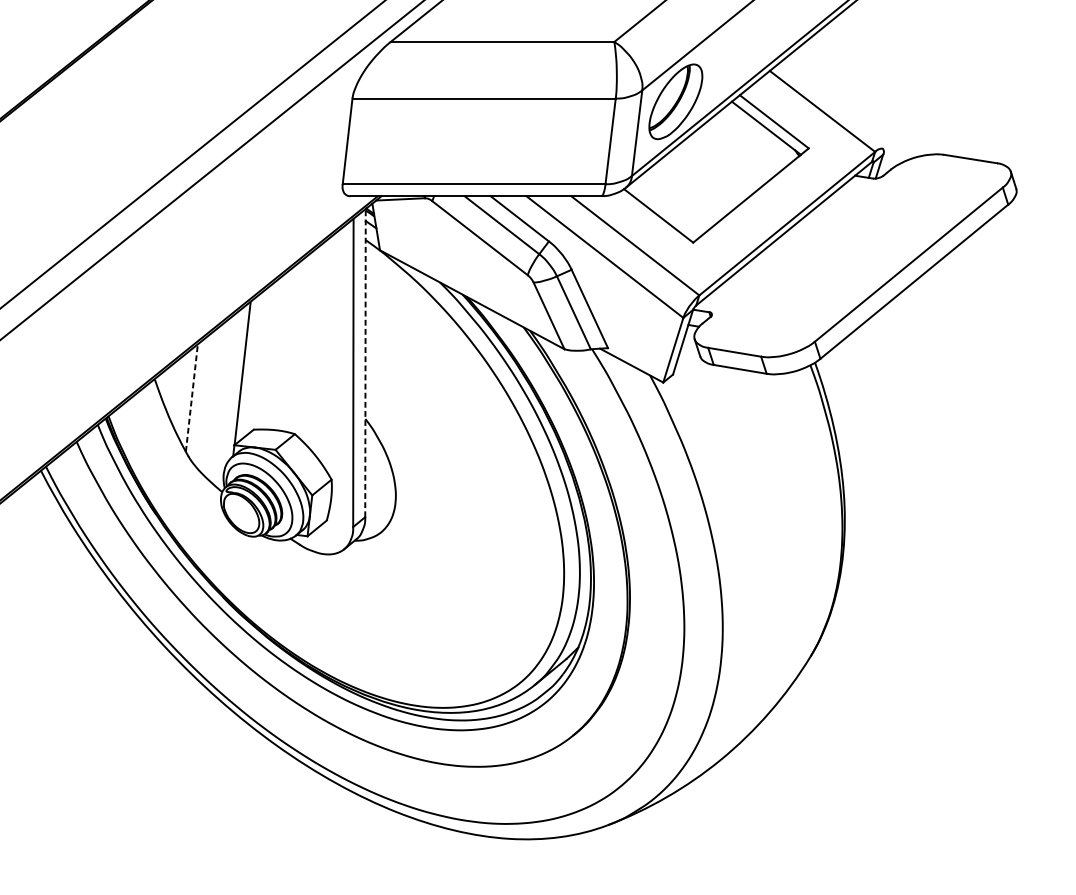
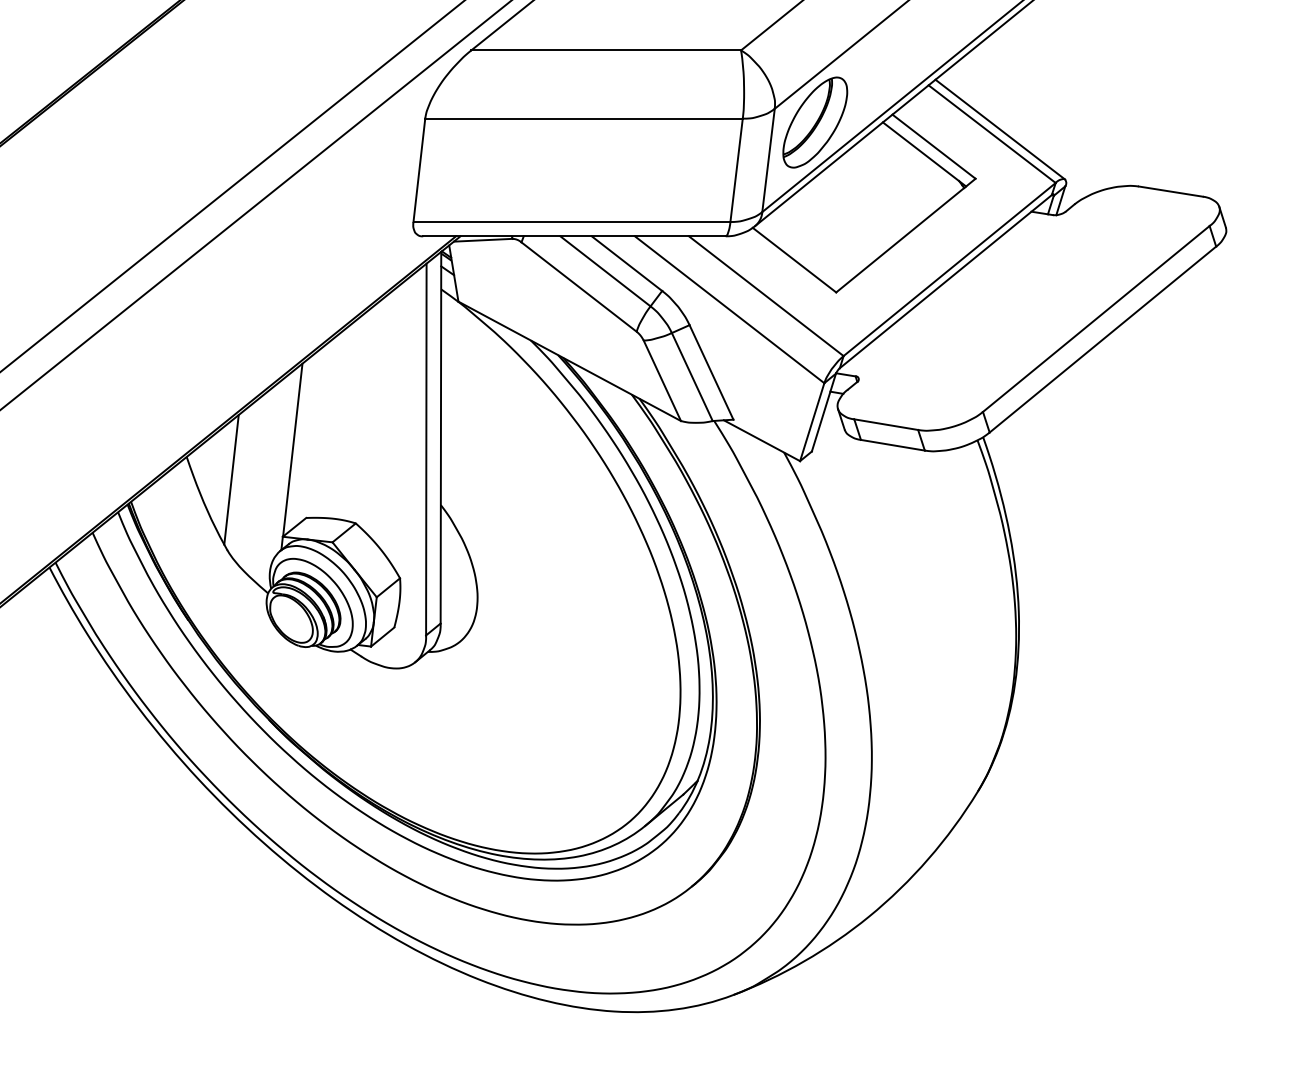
line: (829, 107) -> (1000, 129), added
line: (365, 362) -> (440, 437), dashed -> solid
line: (191, 397) -> (231, 479), dashed -> solid

